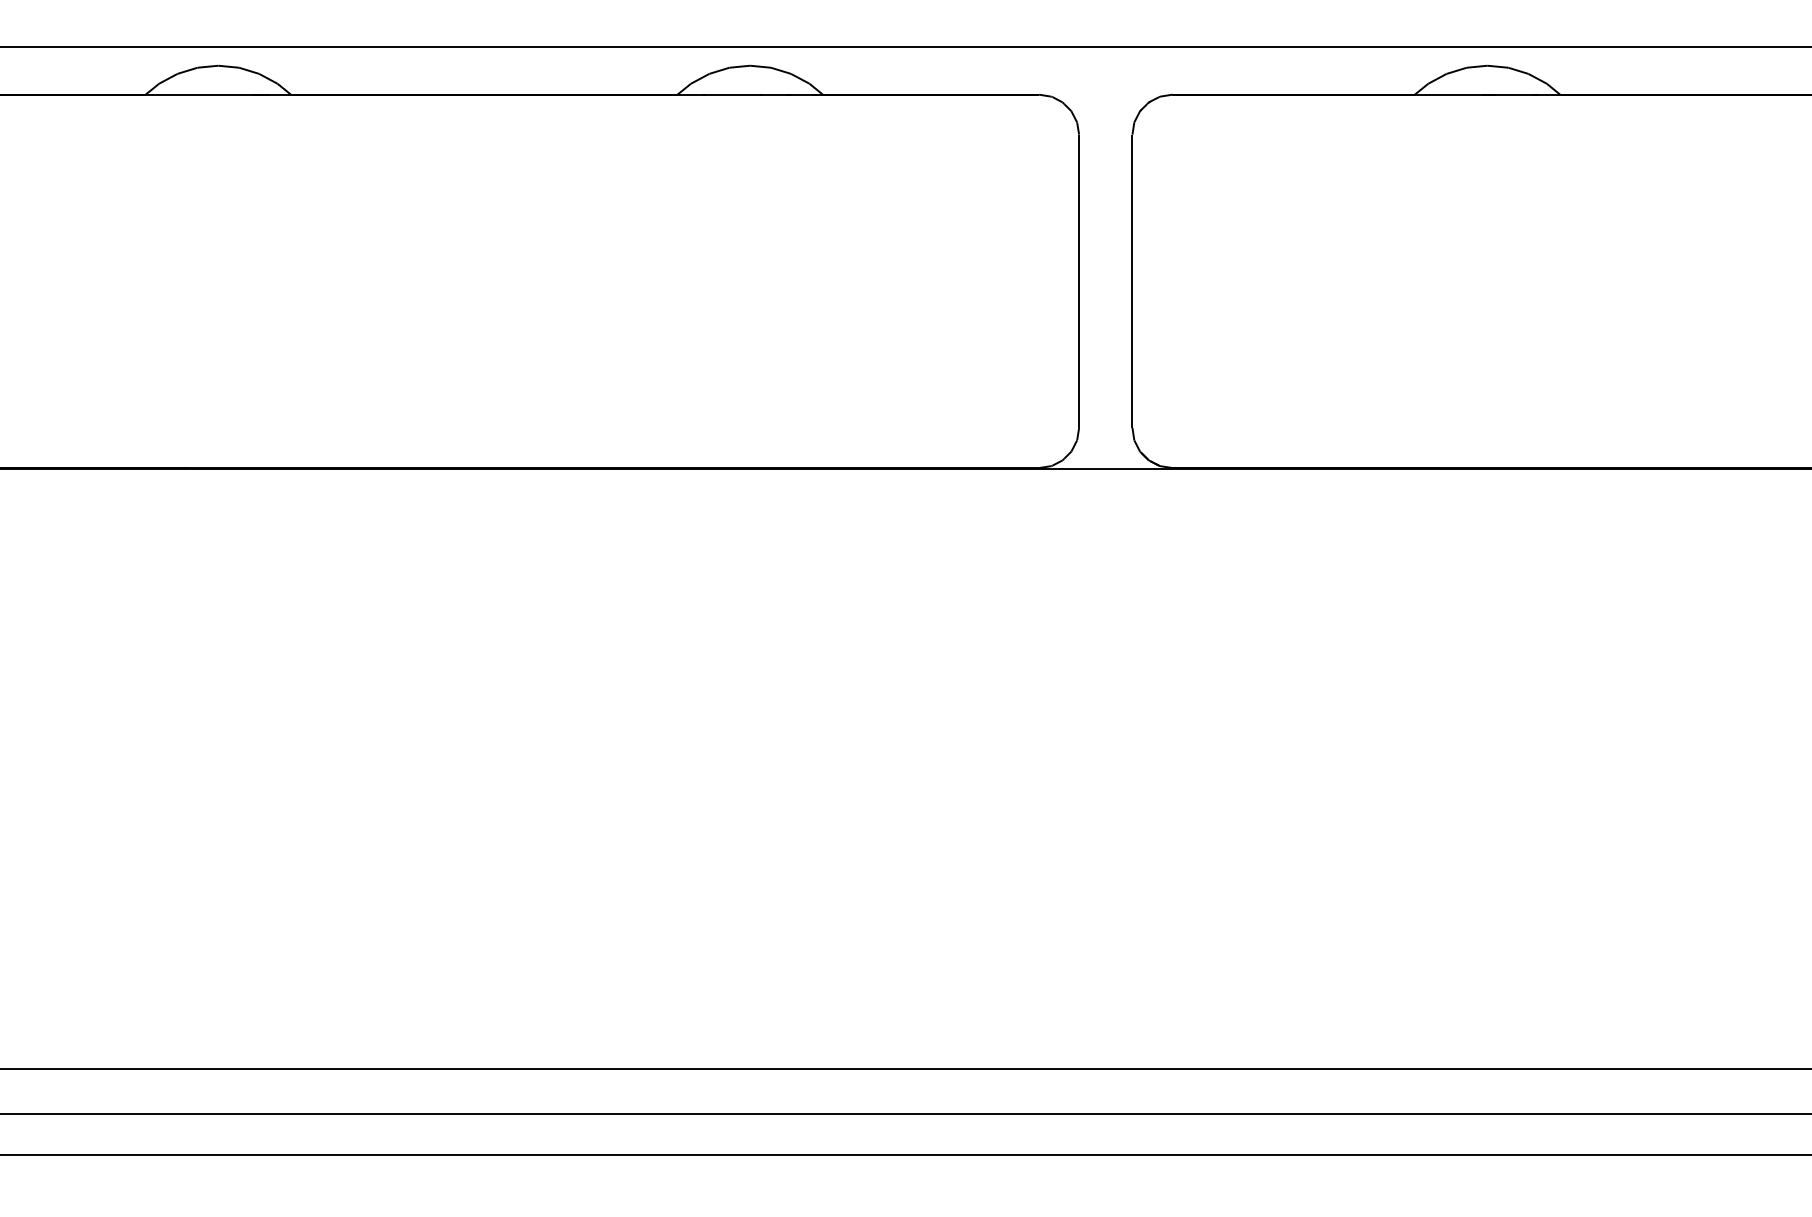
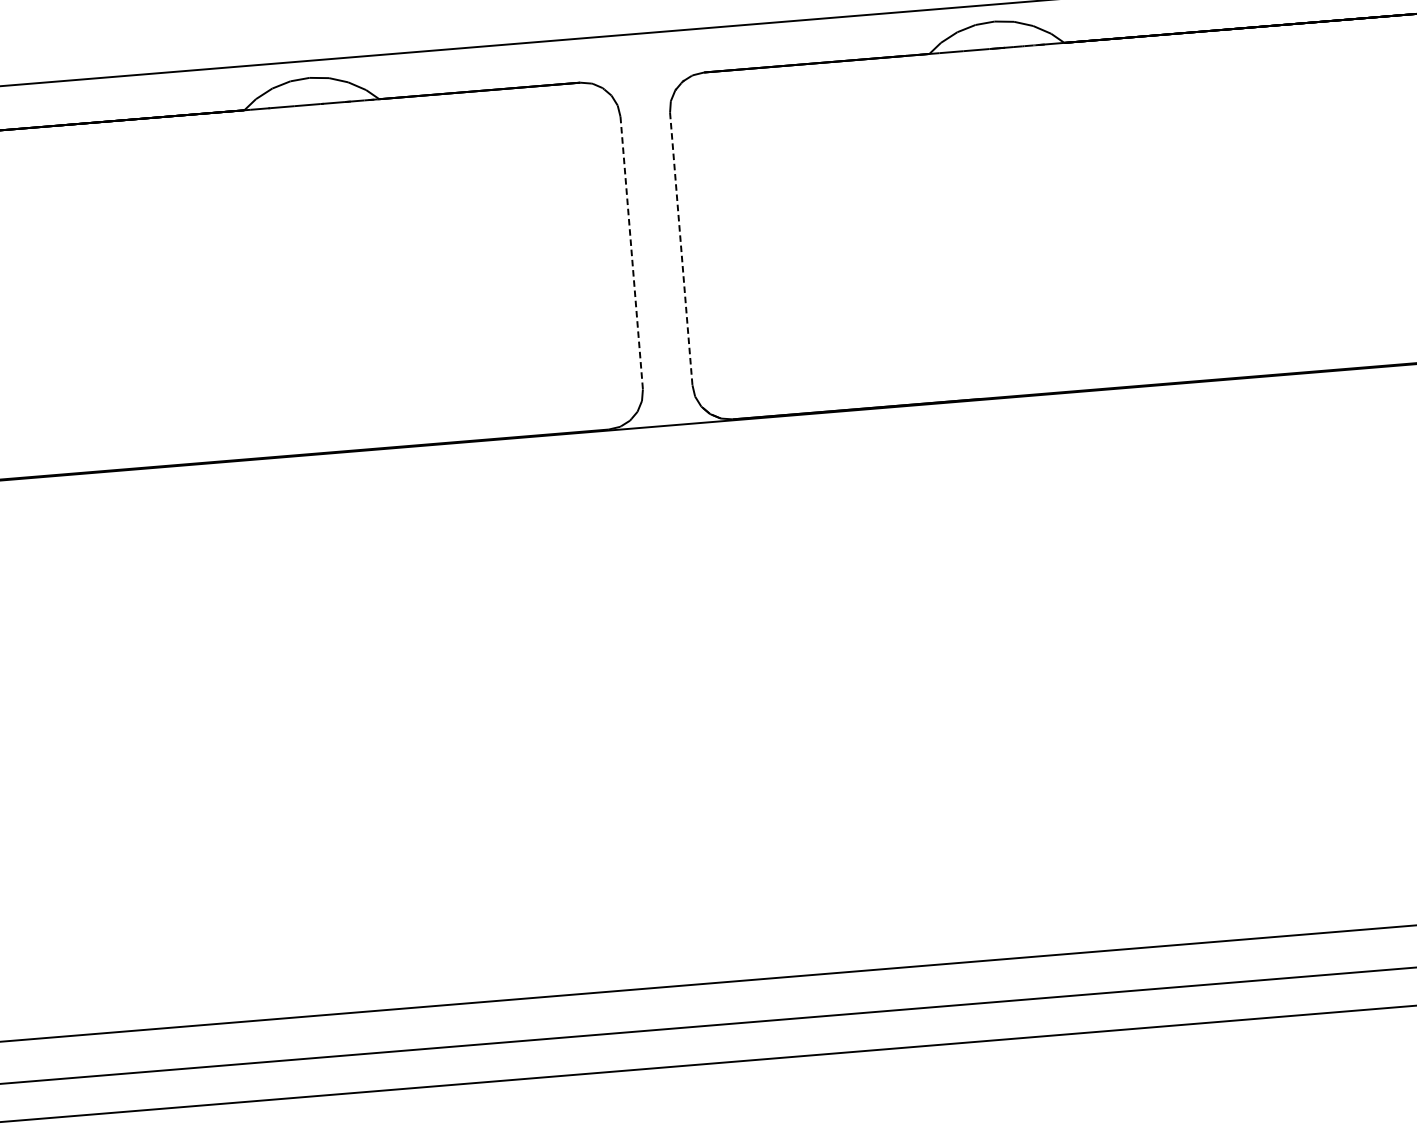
line: (1079, 281) -> (632, 253), solid -> dashed
line: (1132, 281) -> (681, 249), solid -> dashed

